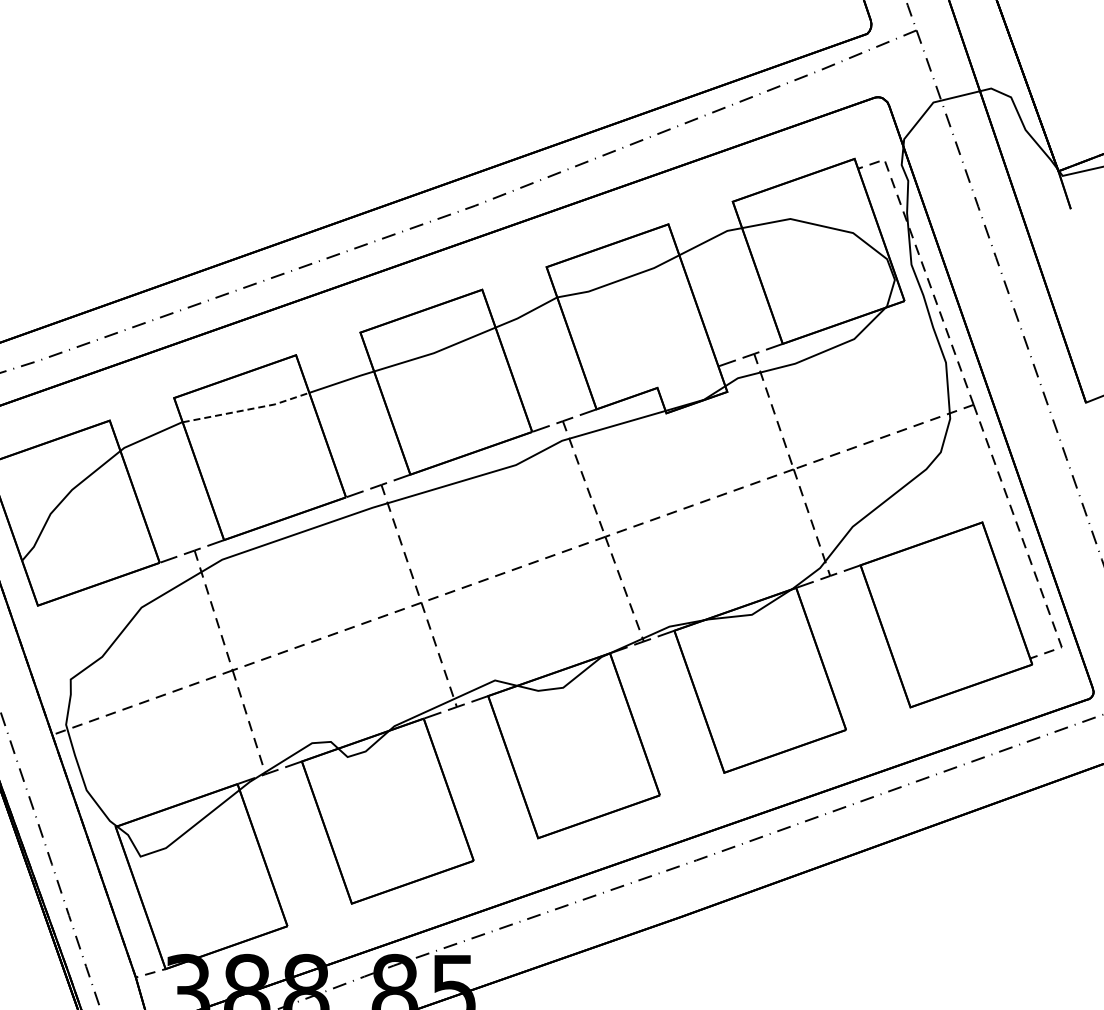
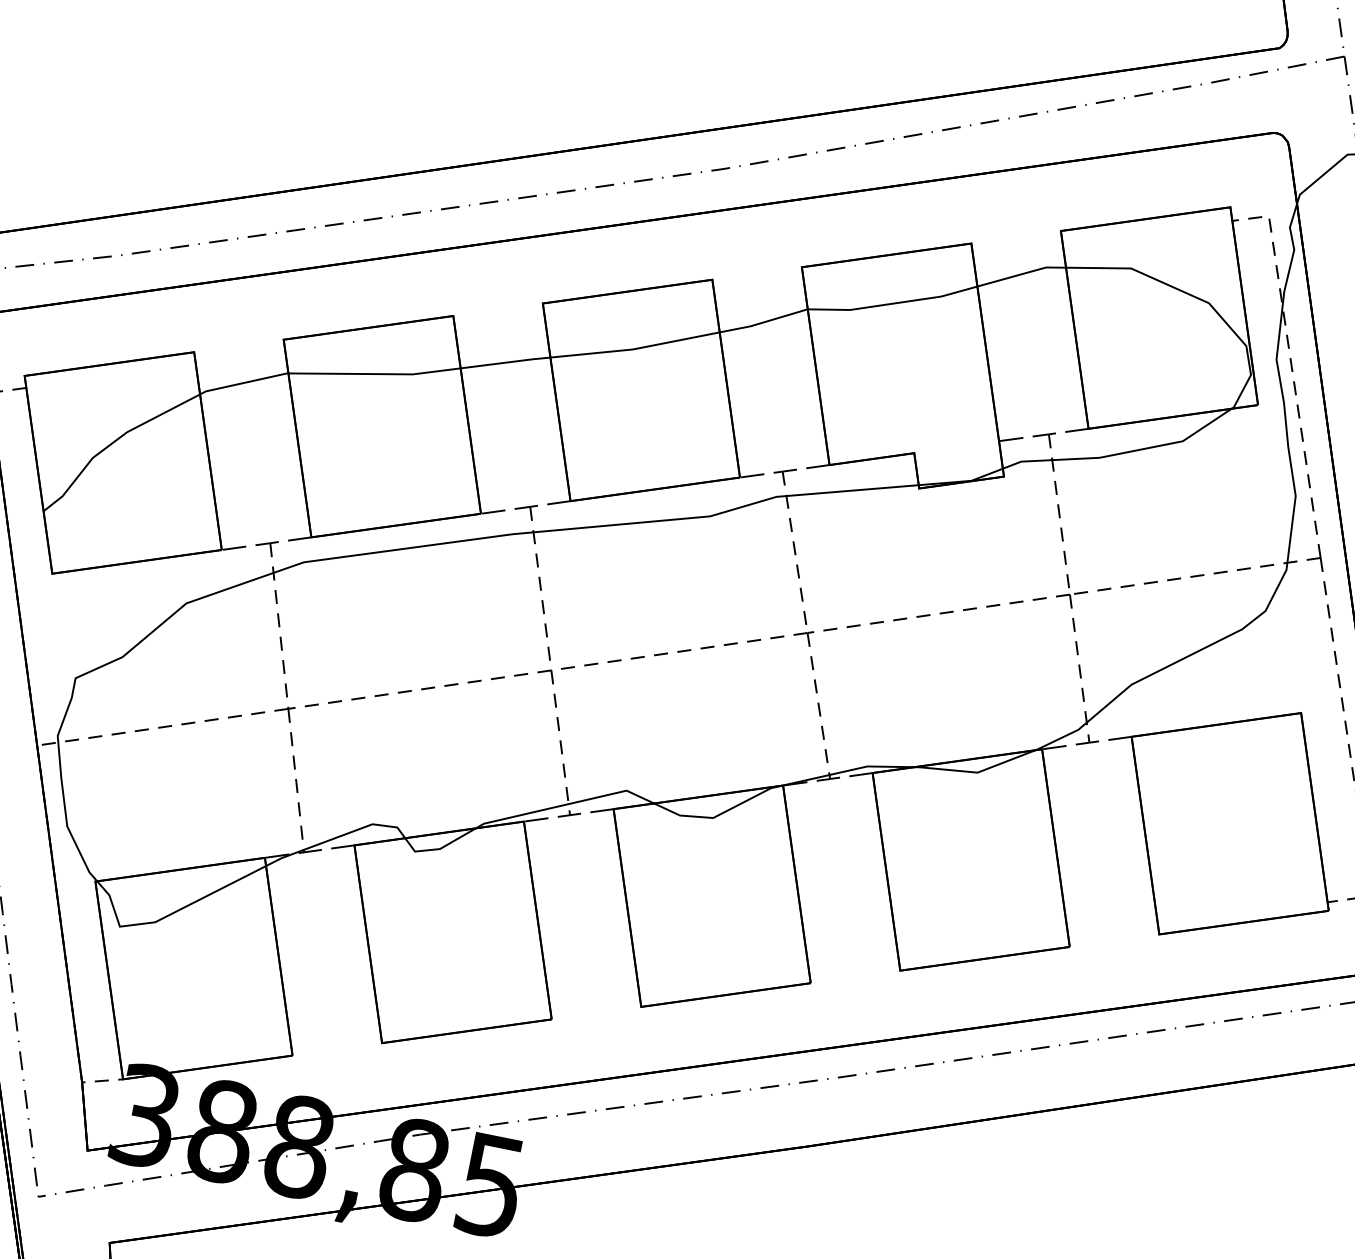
line: (247, 409) -> (375, 373), dashed -> solid

